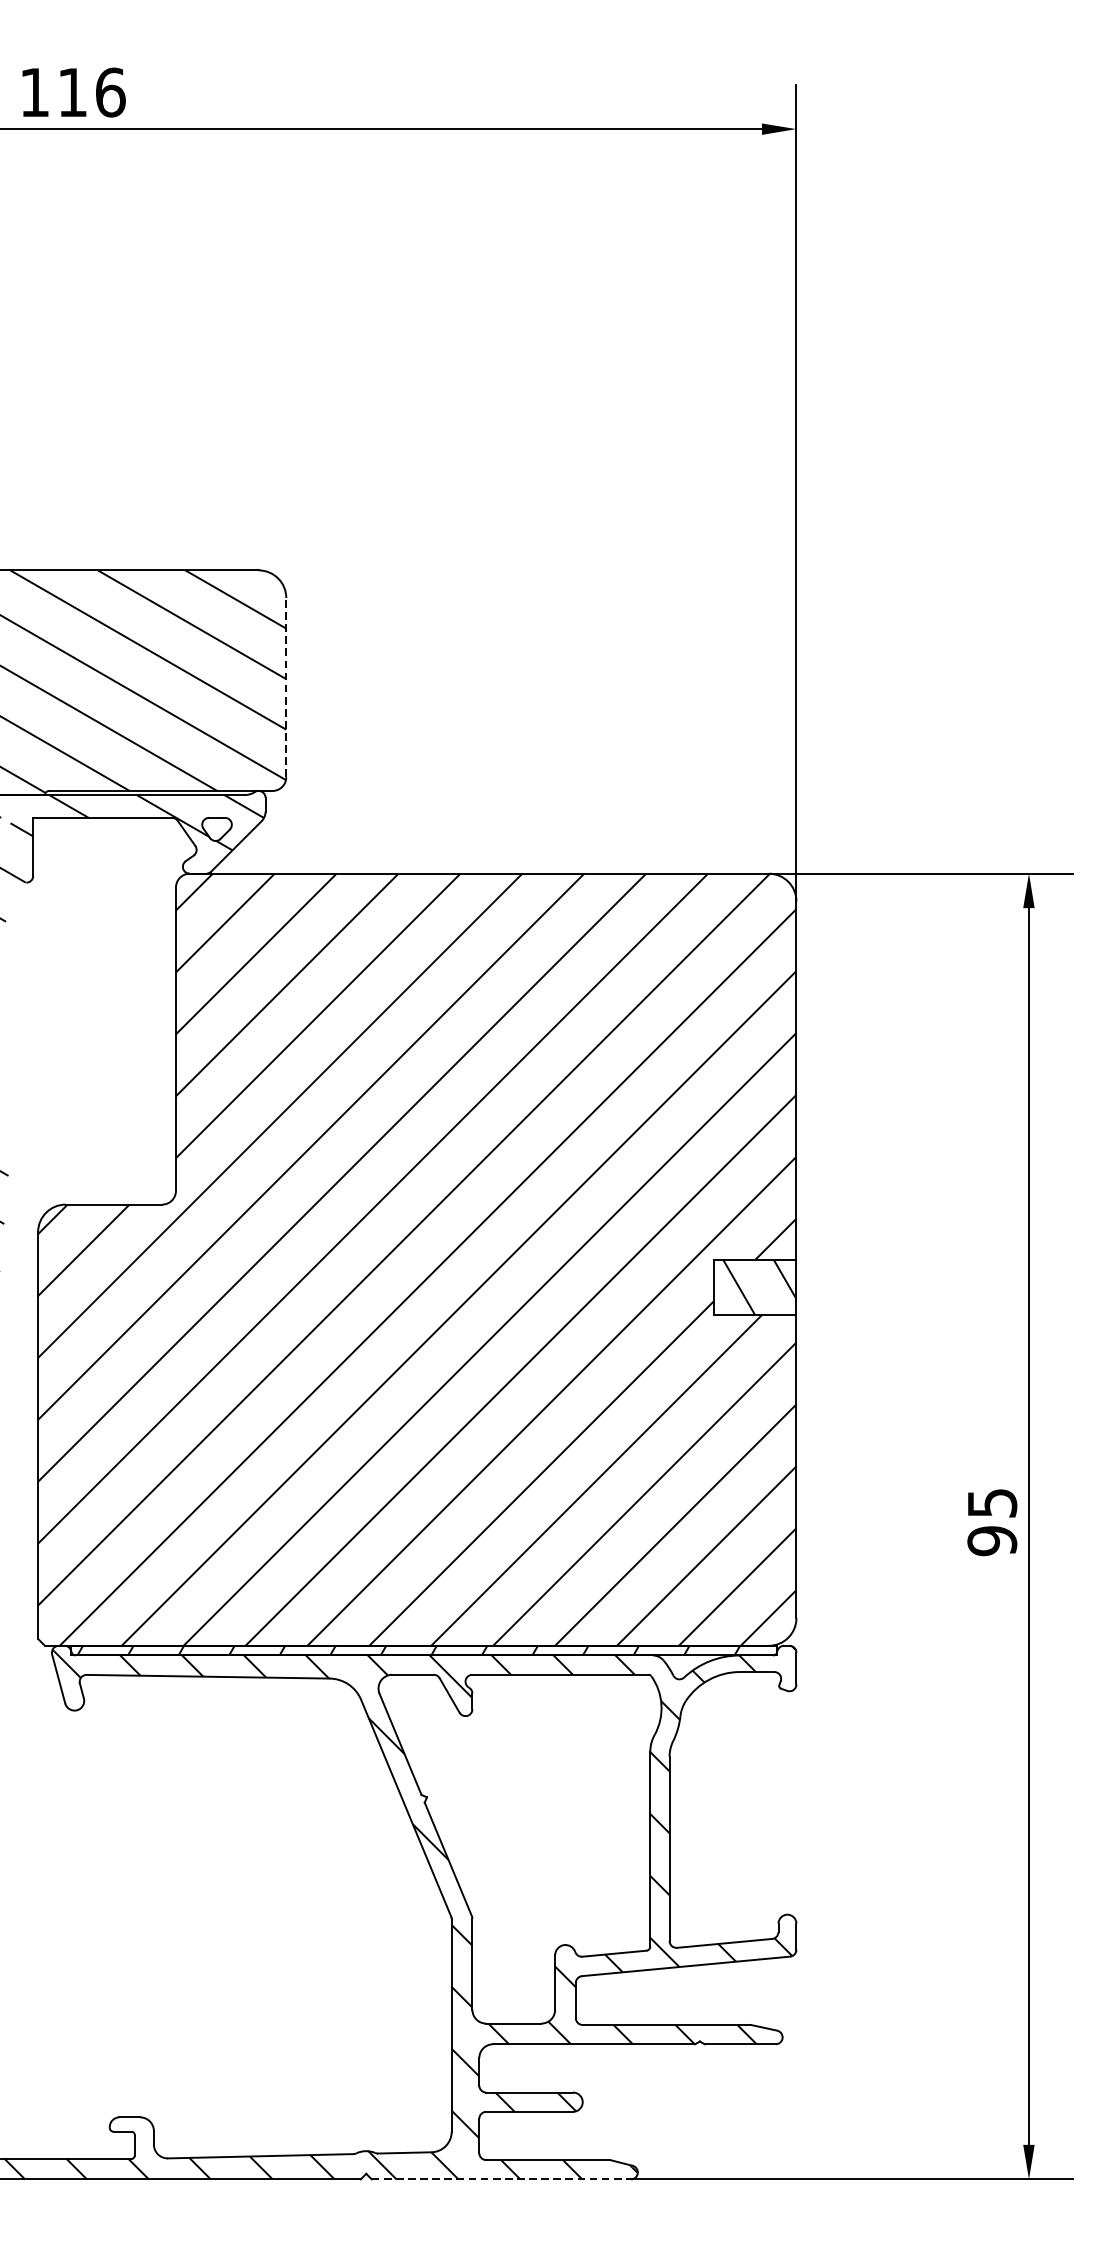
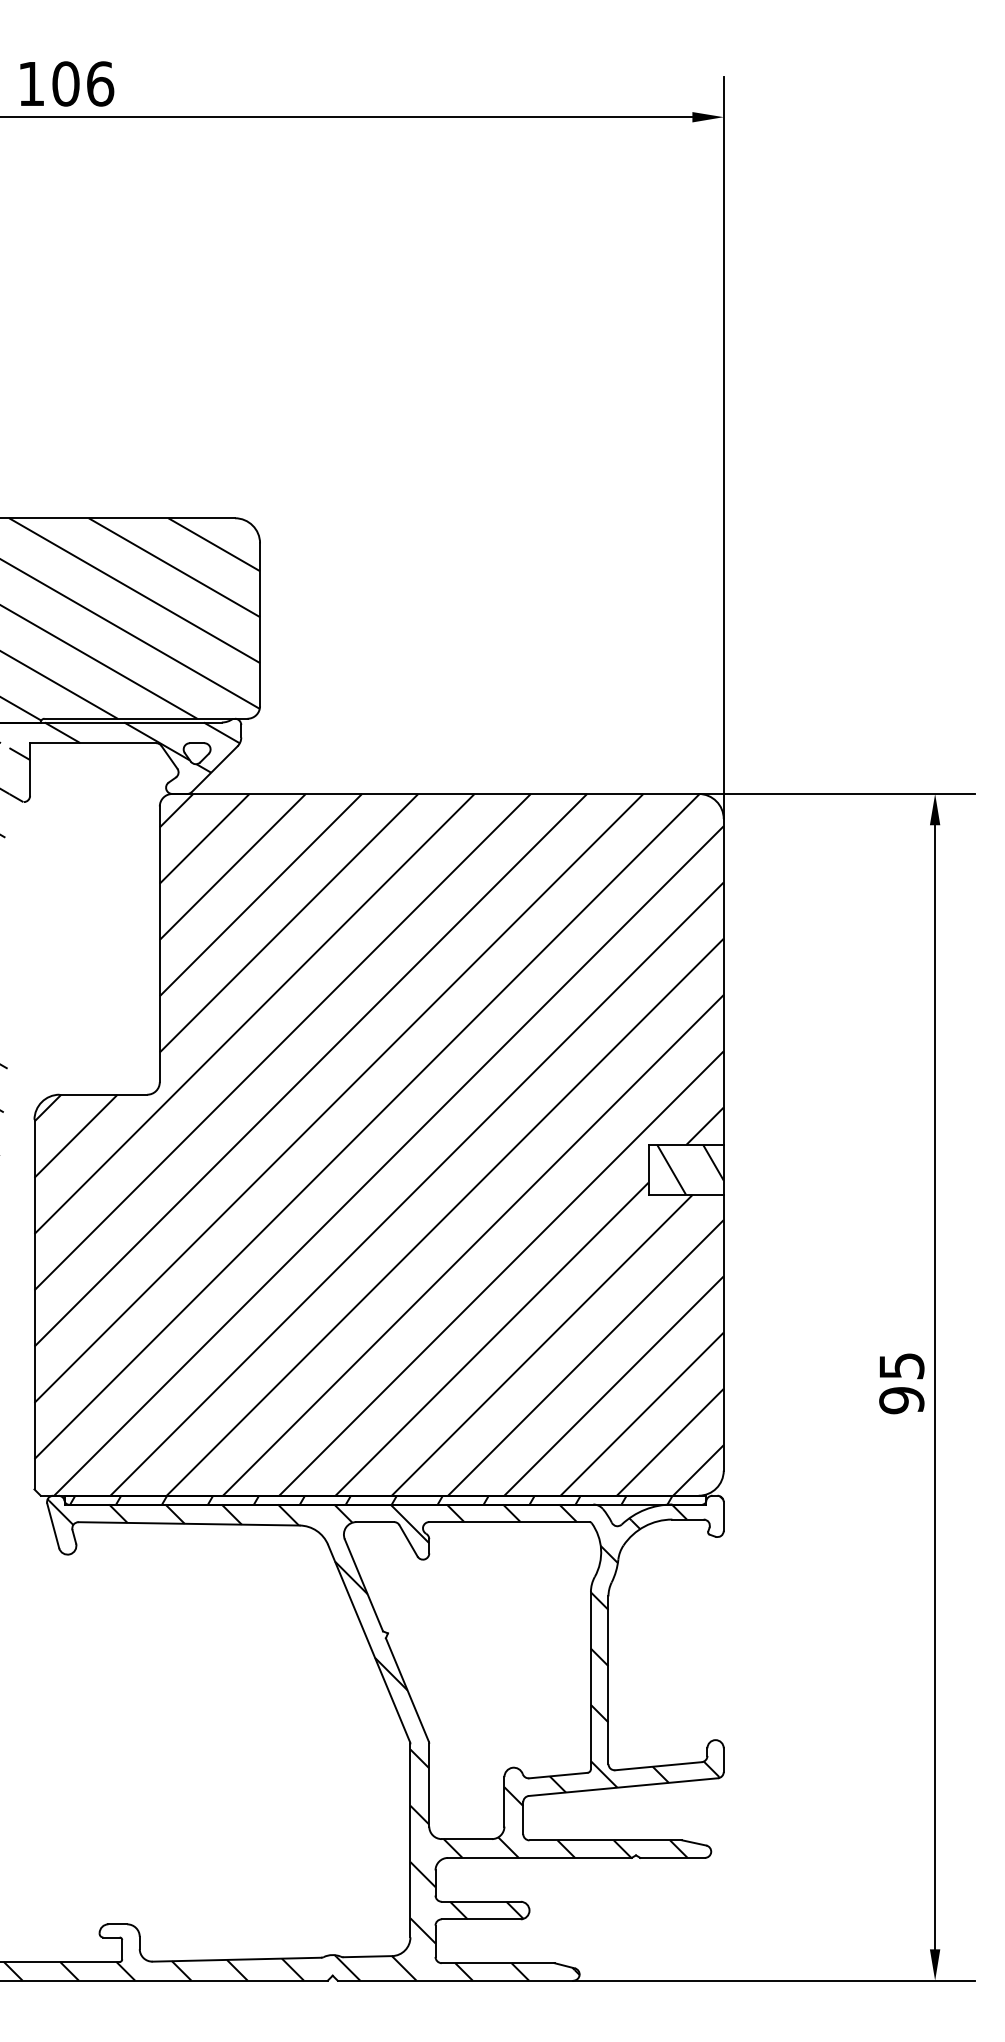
text: (72, 92) -> (65, 83), 116 -> 106
line: (286, 687) -> (260, 624), dashed -> solid
line: (501, 2179) -> (455, 1980), dashed -> solid

